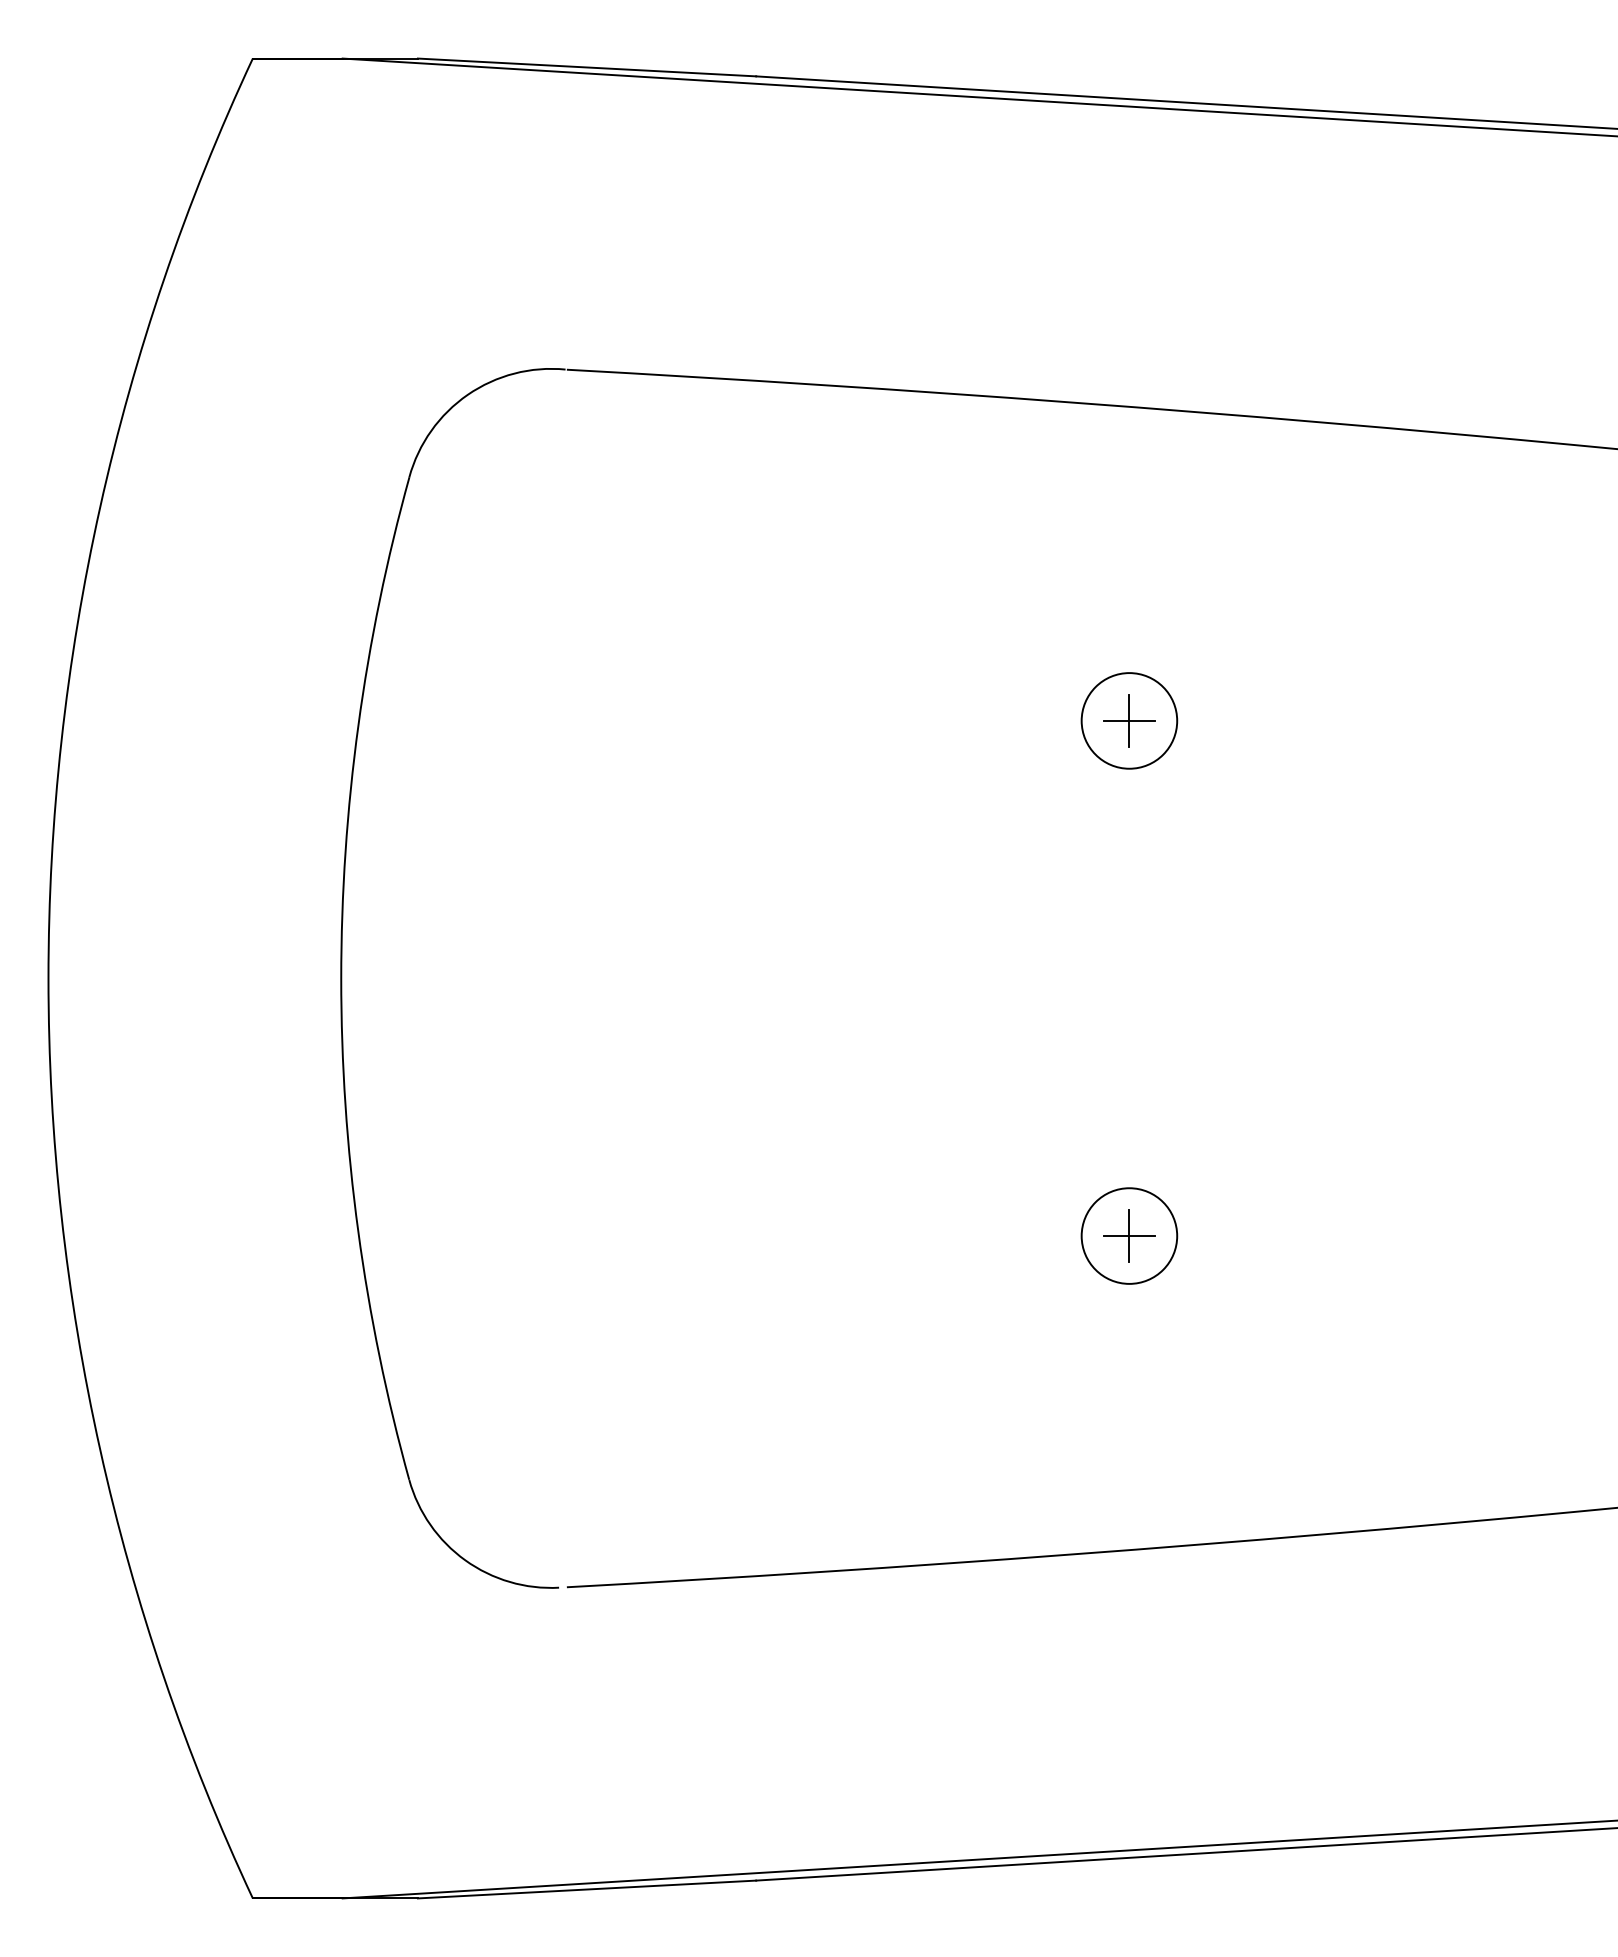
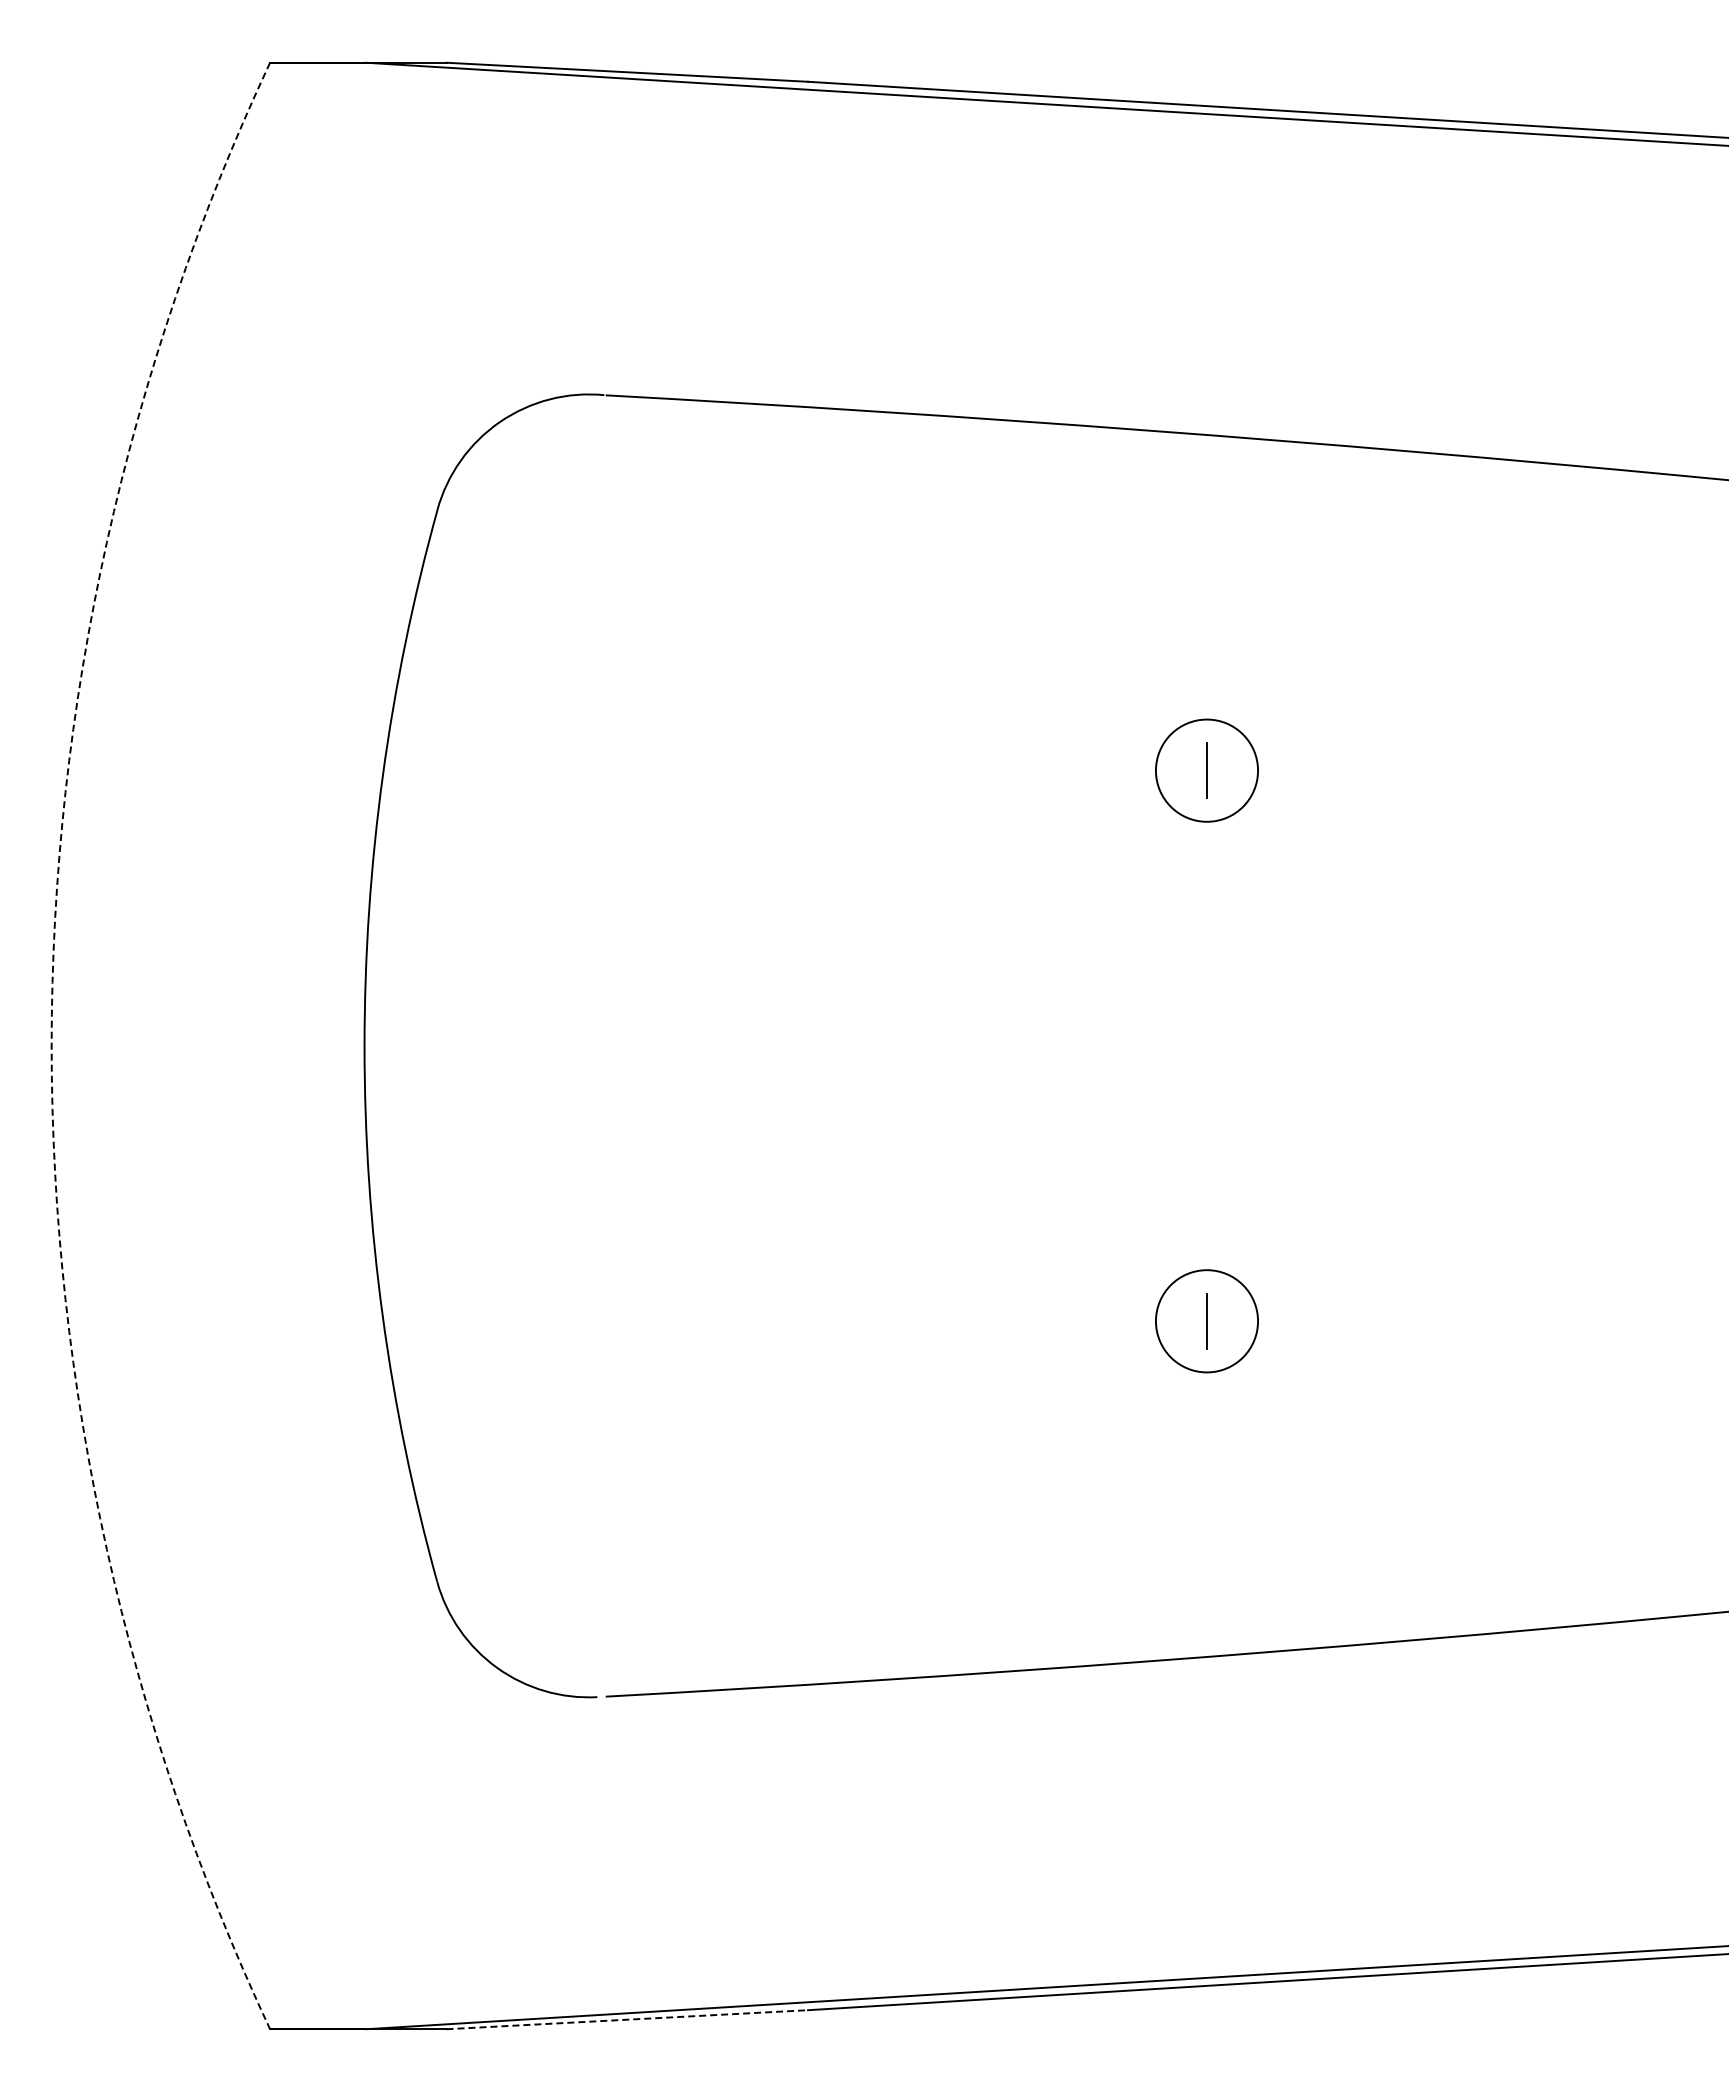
line: (1128, 720) -> (1206, 770), removed
line: (48, 978) -> (51, 1046), solid -> dashed
line: (1128, 1236) -> (1206, 1321), removed
line: (587, 1889) -> (627, 2019), solid -> dashed

